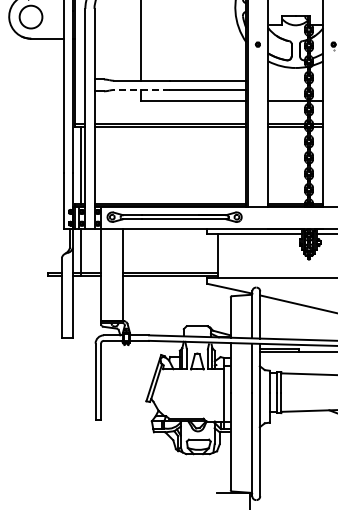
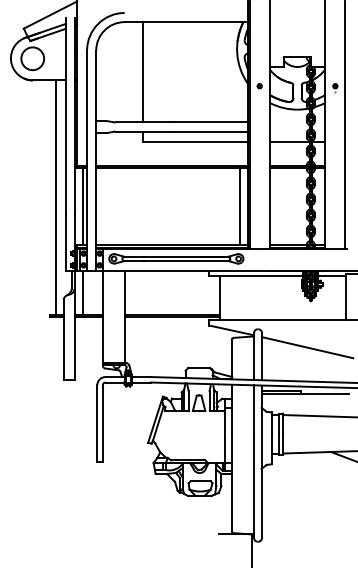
line: (141, 89) -> (143, 131), dashed -> solid
line: (53, 155) -> (55, 197), added
line: (238, 164) -> (240, 206), added

